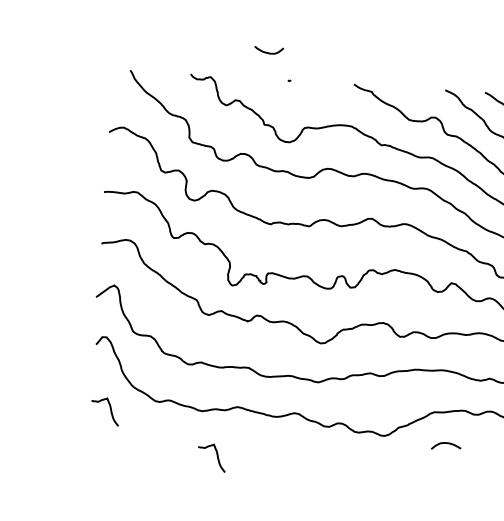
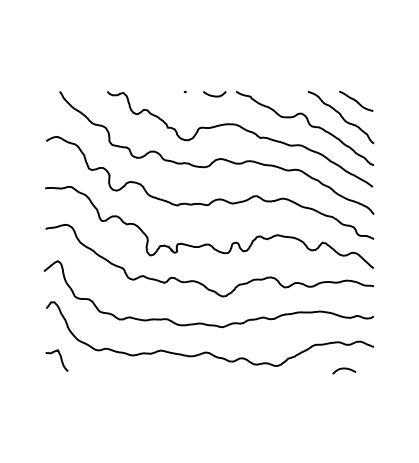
curve: (268, 52) -> (214, 95), moved
curve: (446, 444) -> (344, 369), moved
curve: (216, 457) -> (146, 391), removed

